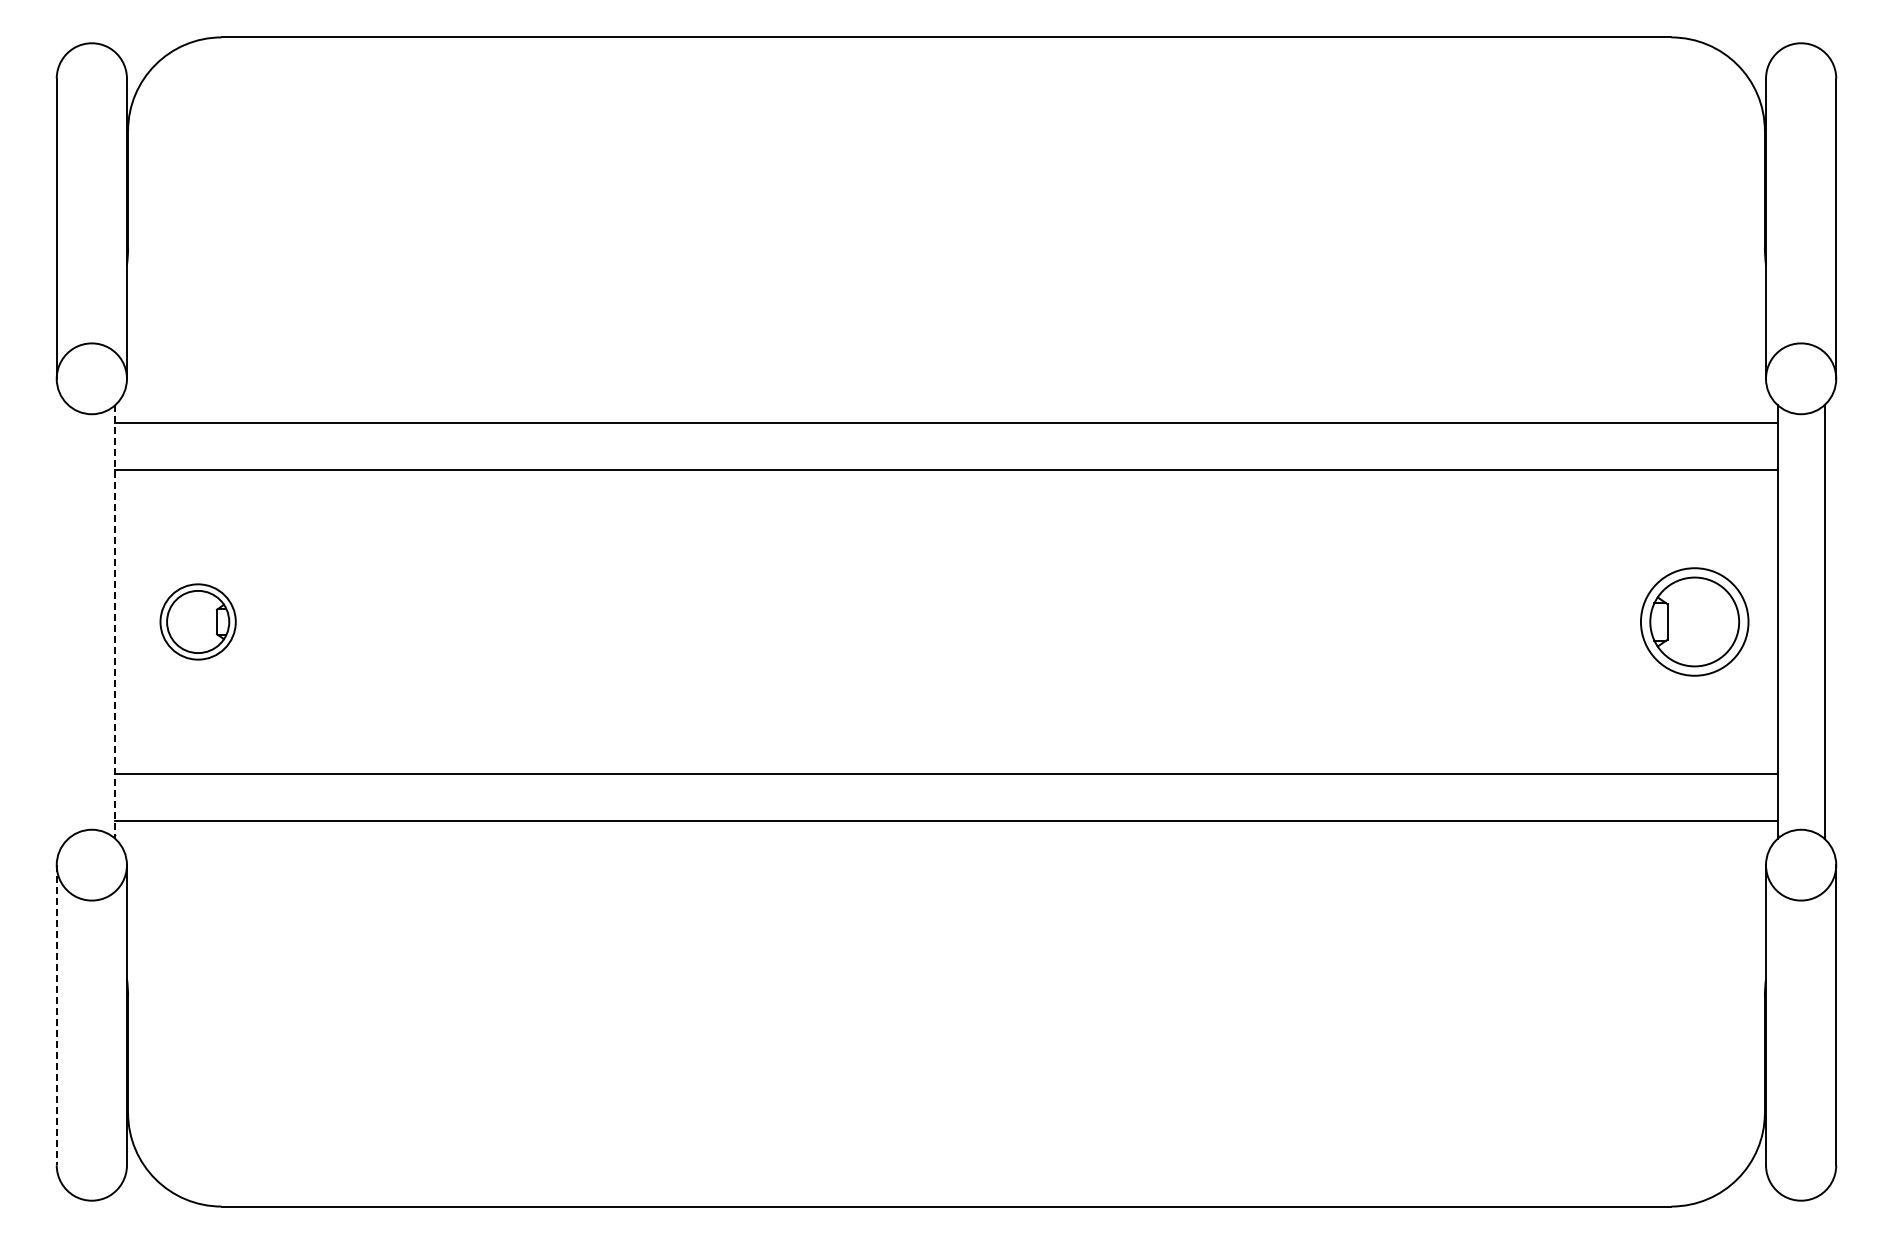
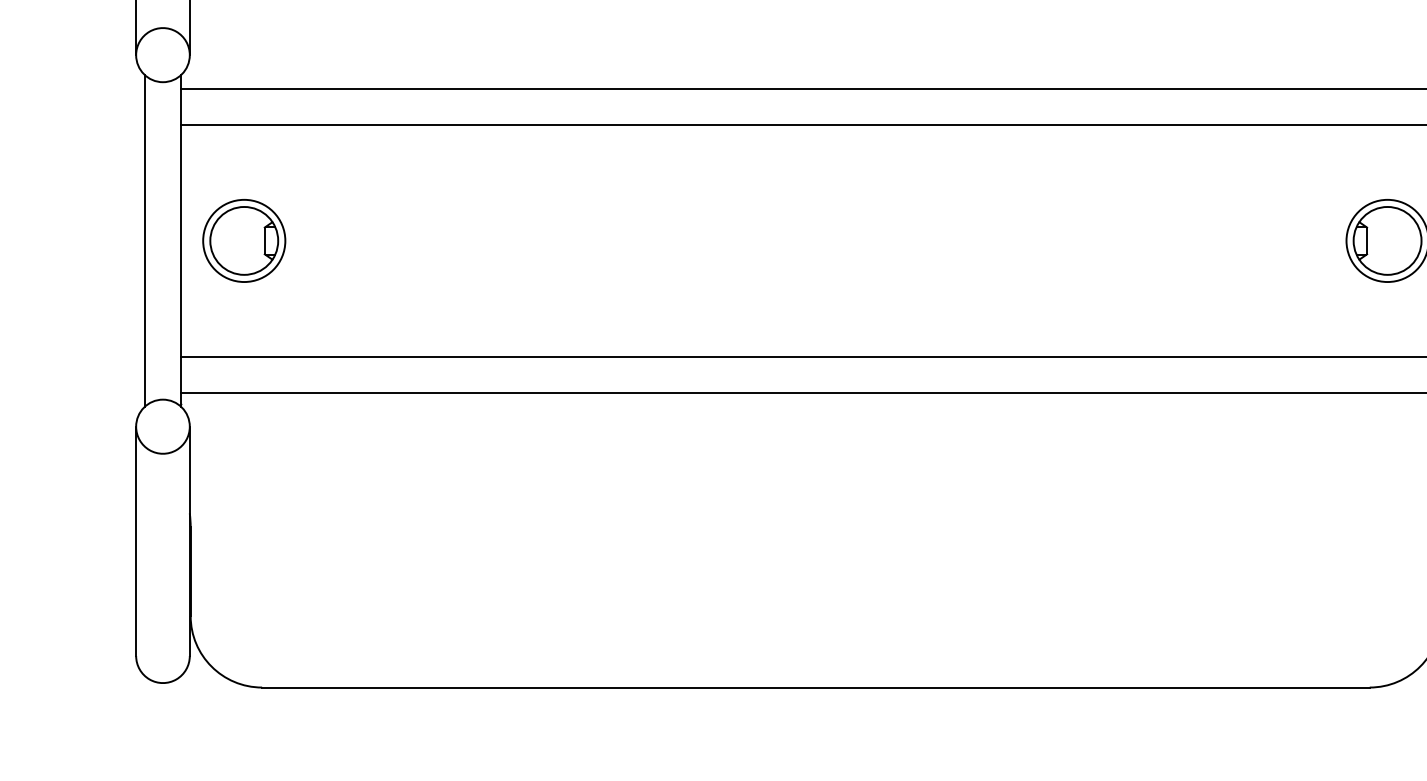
line: (68, 621) -> (145, 240), added
part: (197, 621) -> (243, 240), size x1.43
line: (115, 622) -> (181, 241), dashed -> solid
line: (56, 1015) -> (135, 541), dashed -> solid

